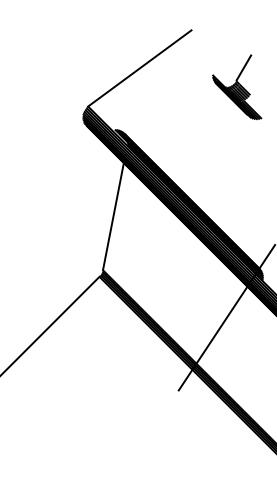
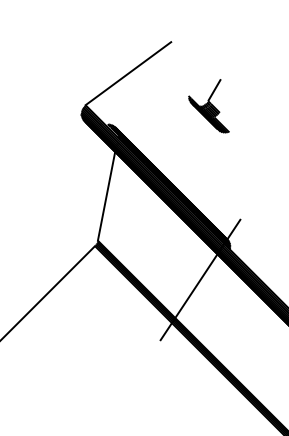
part: (236, 87) -> (208, 106), moved

